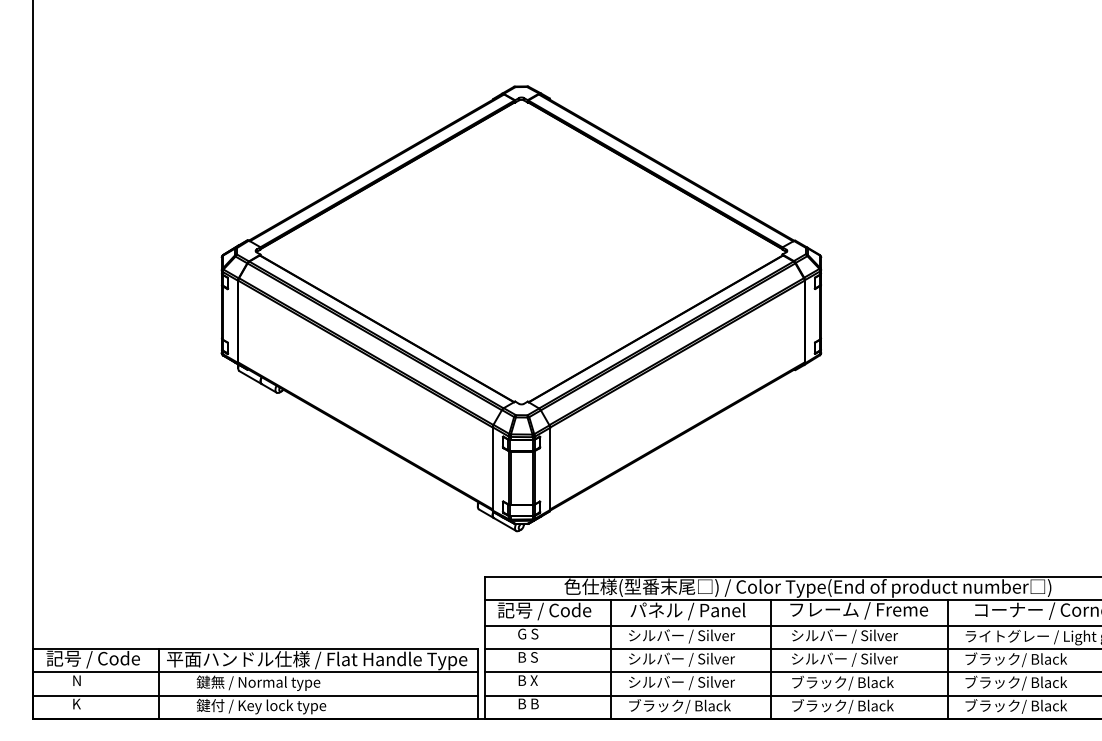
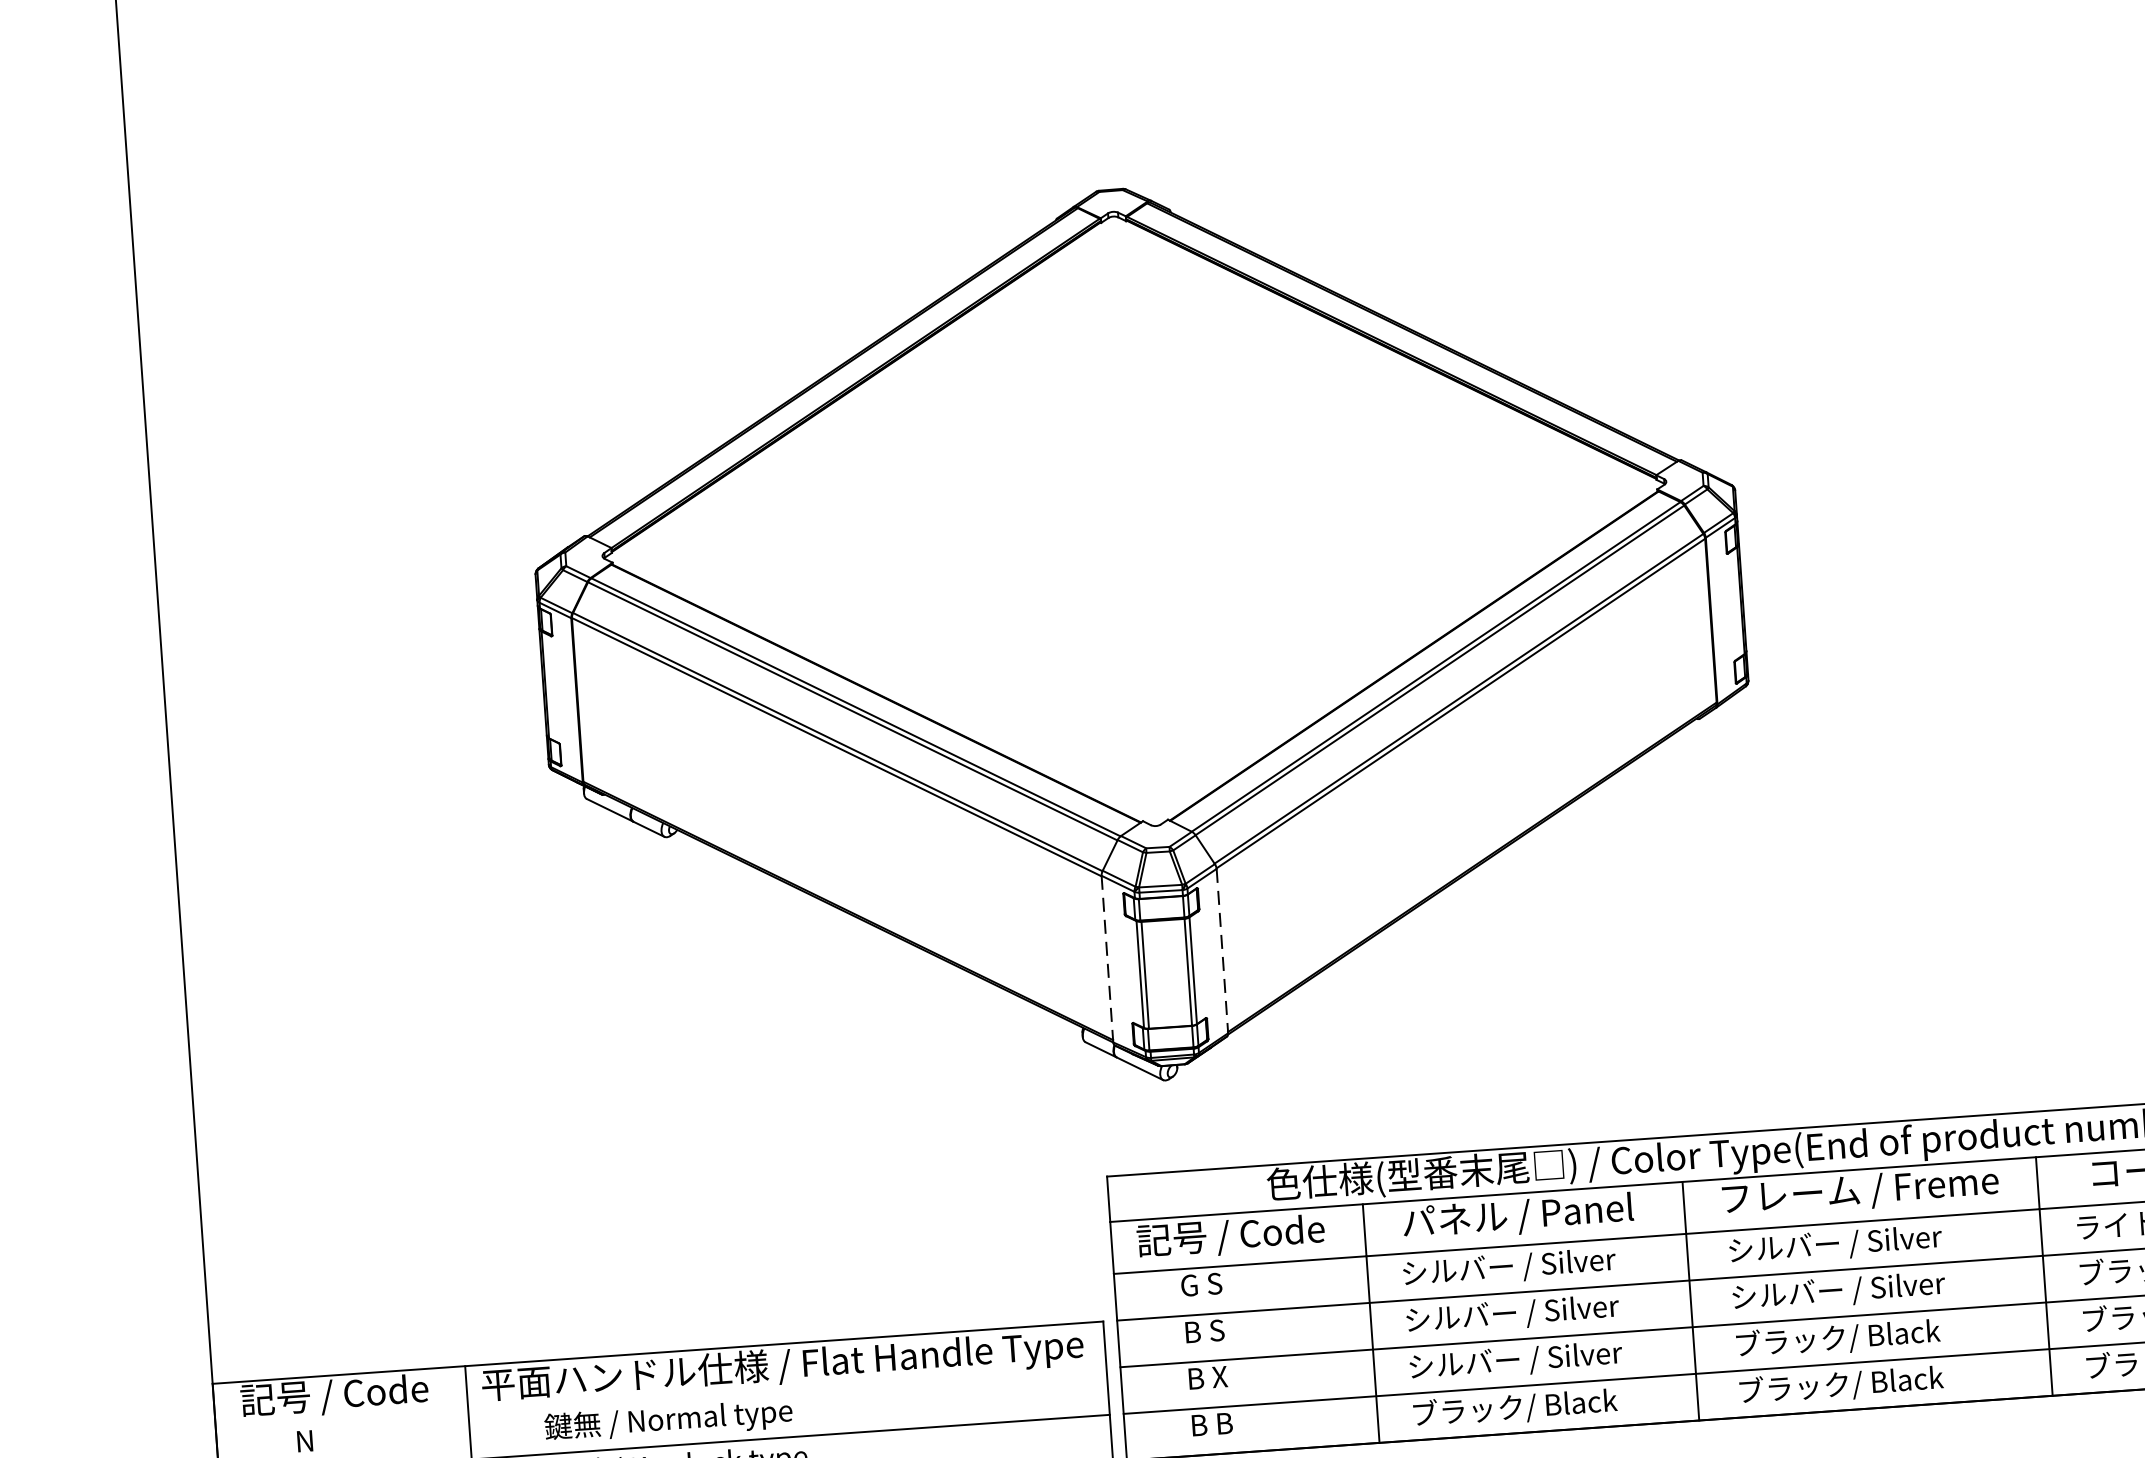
line: (492, 468) -> (1106, 958), solid -> dashed
line: (550, 469) -> (1223, 952), solid -> dashed
line: (255, 672) -> (661, 1399), removed

